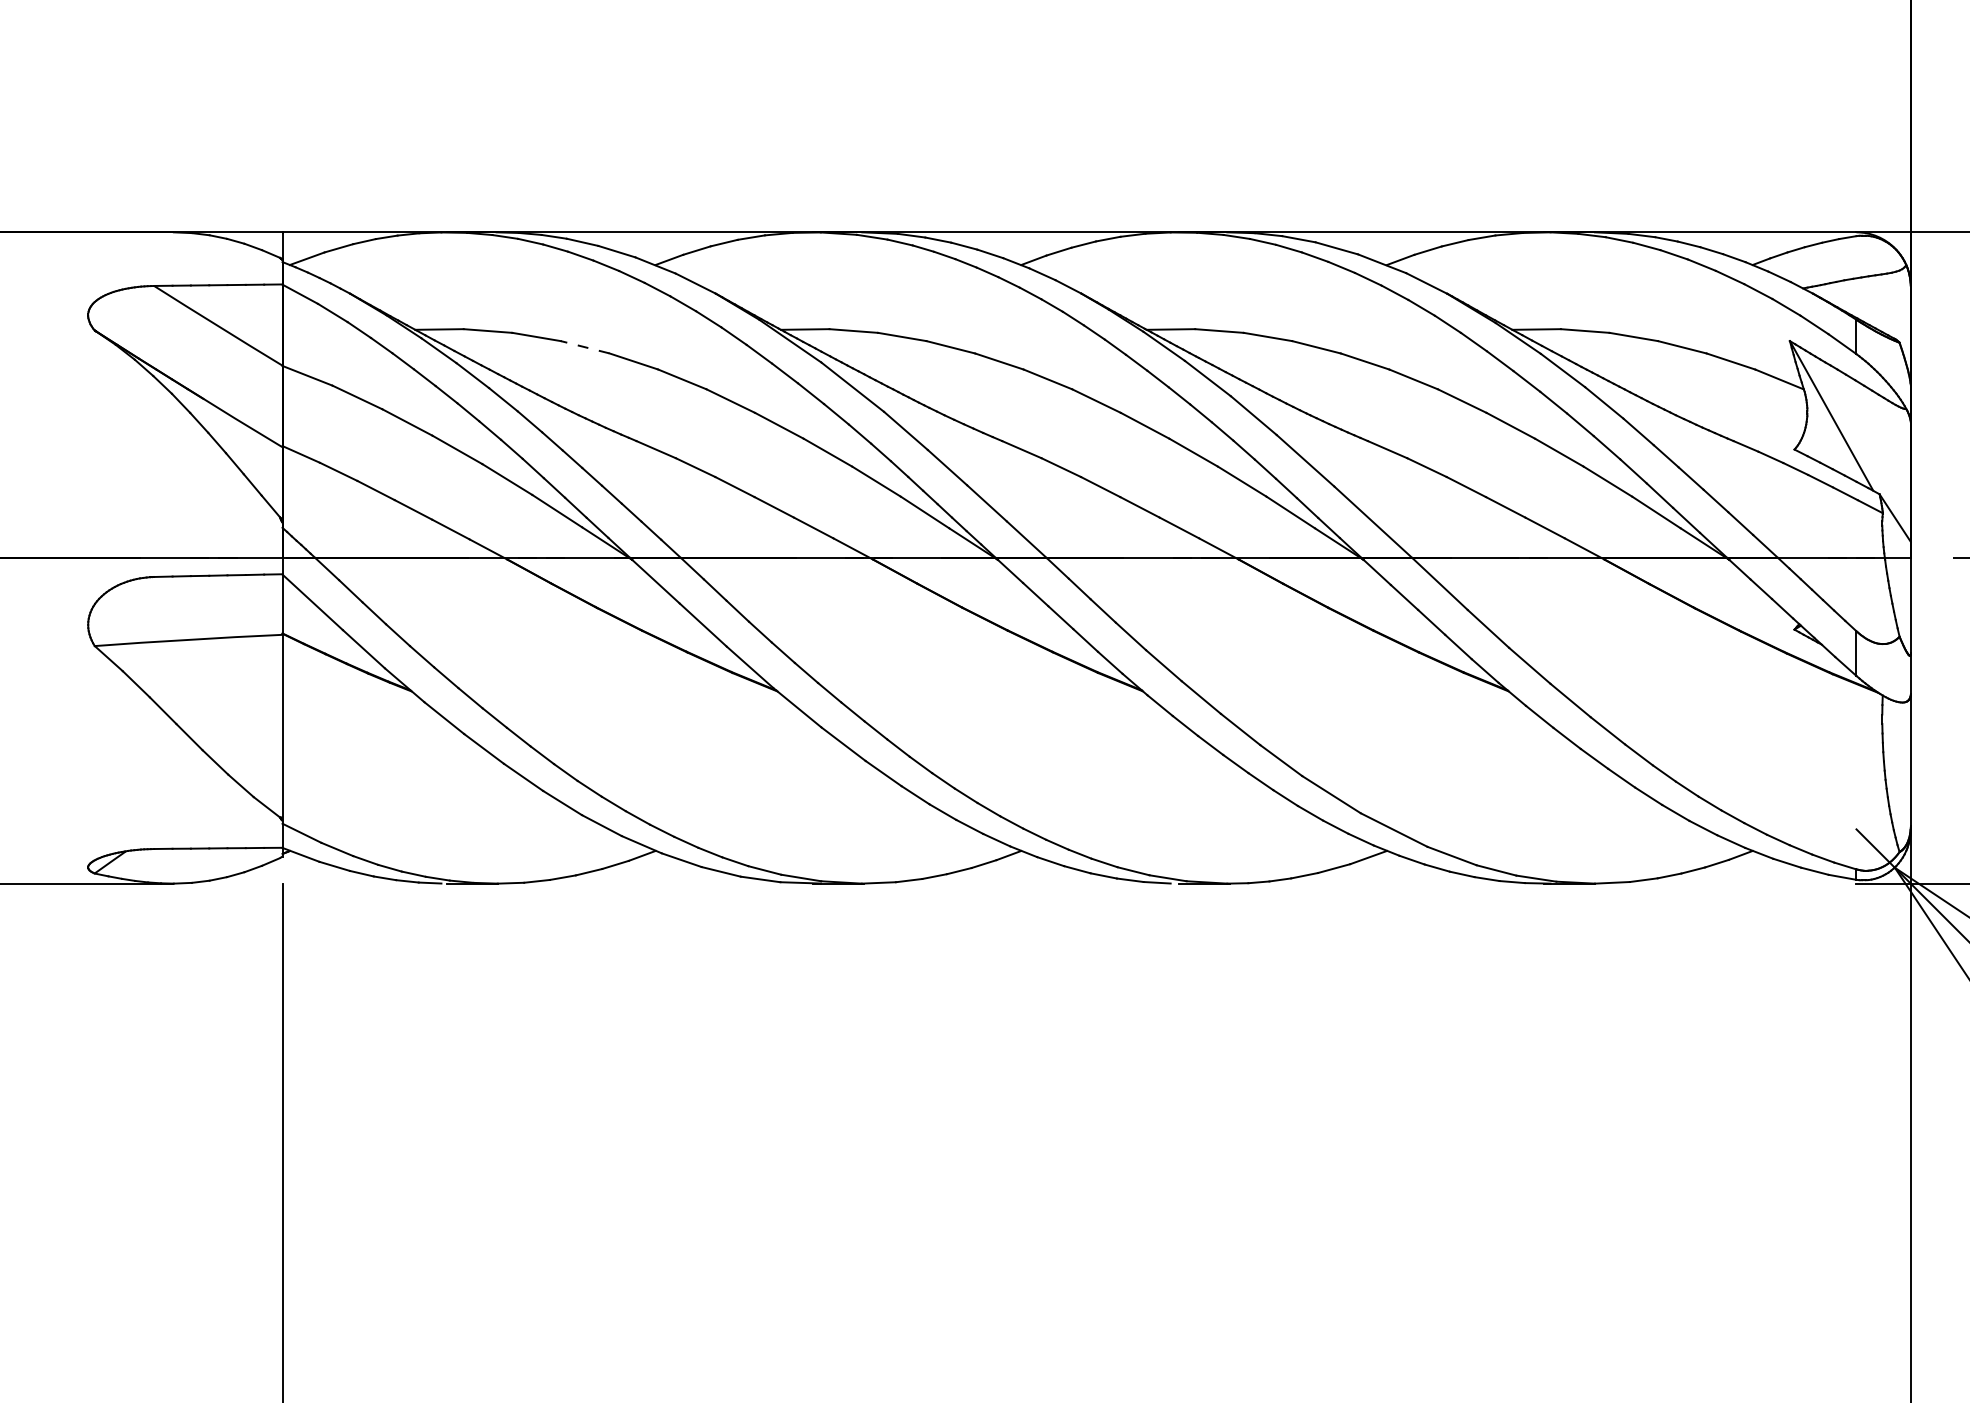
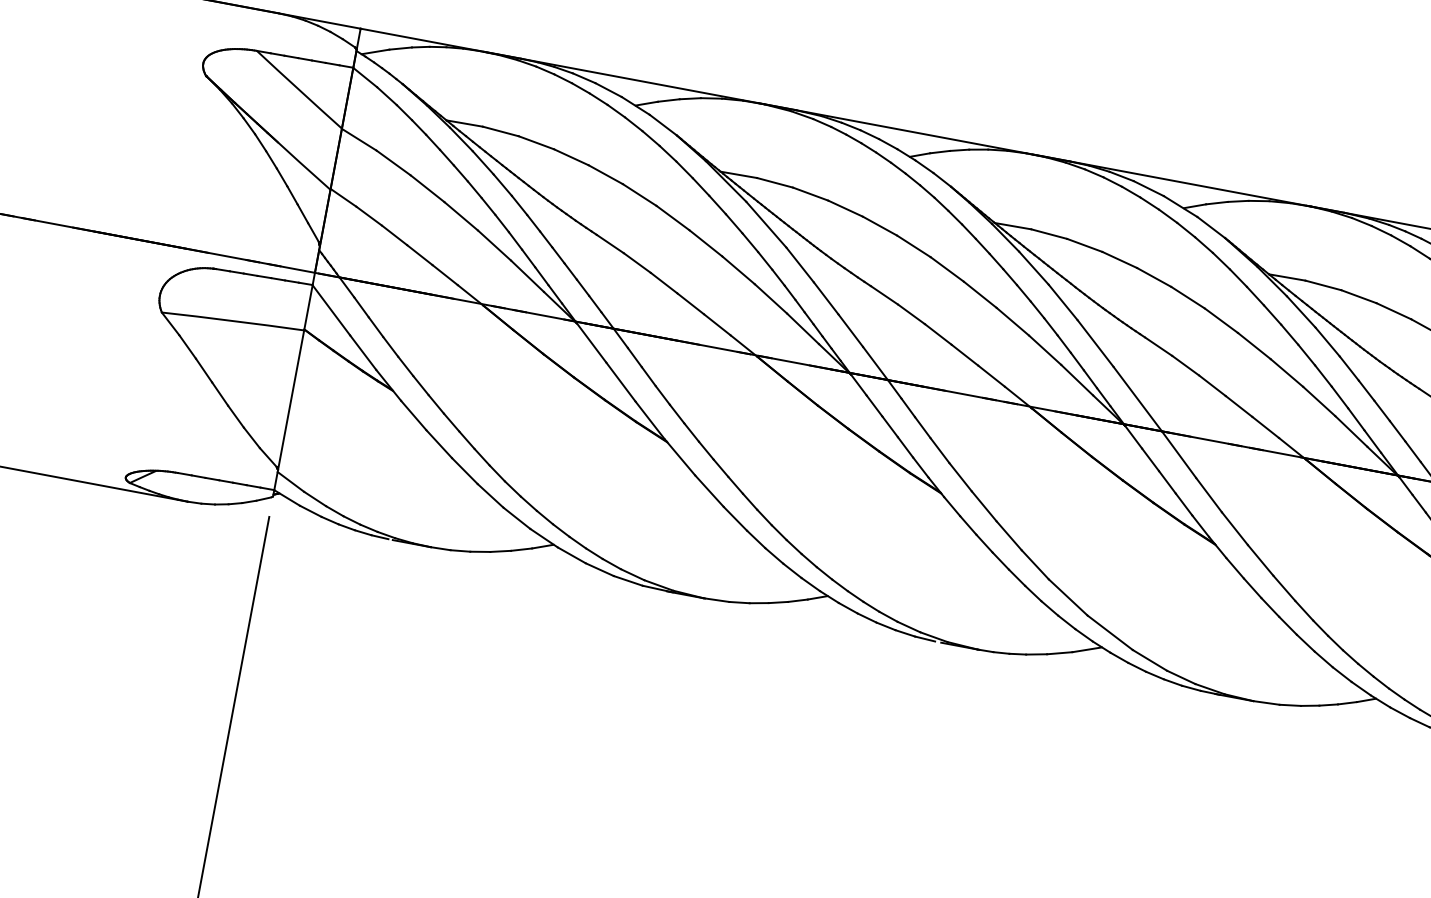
line: (584, 347) -> (570, 157), dashed -> solid

